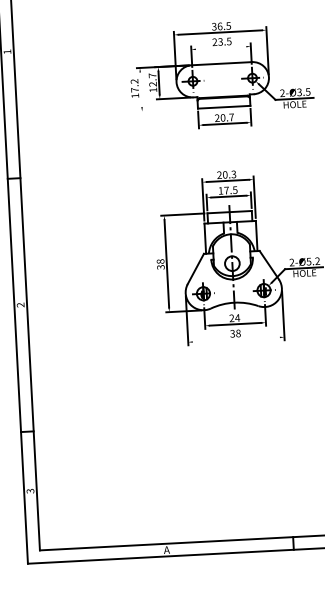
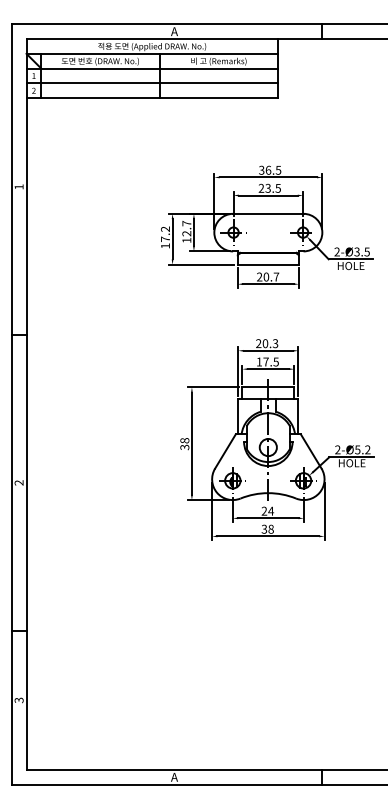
line: (220, 48) -> (267, 195), added
line: (141, 89) -> (172, 239), added
line: (166, 110) -> (201, 264), added
line: (236, 339) -> (268, 536), added

